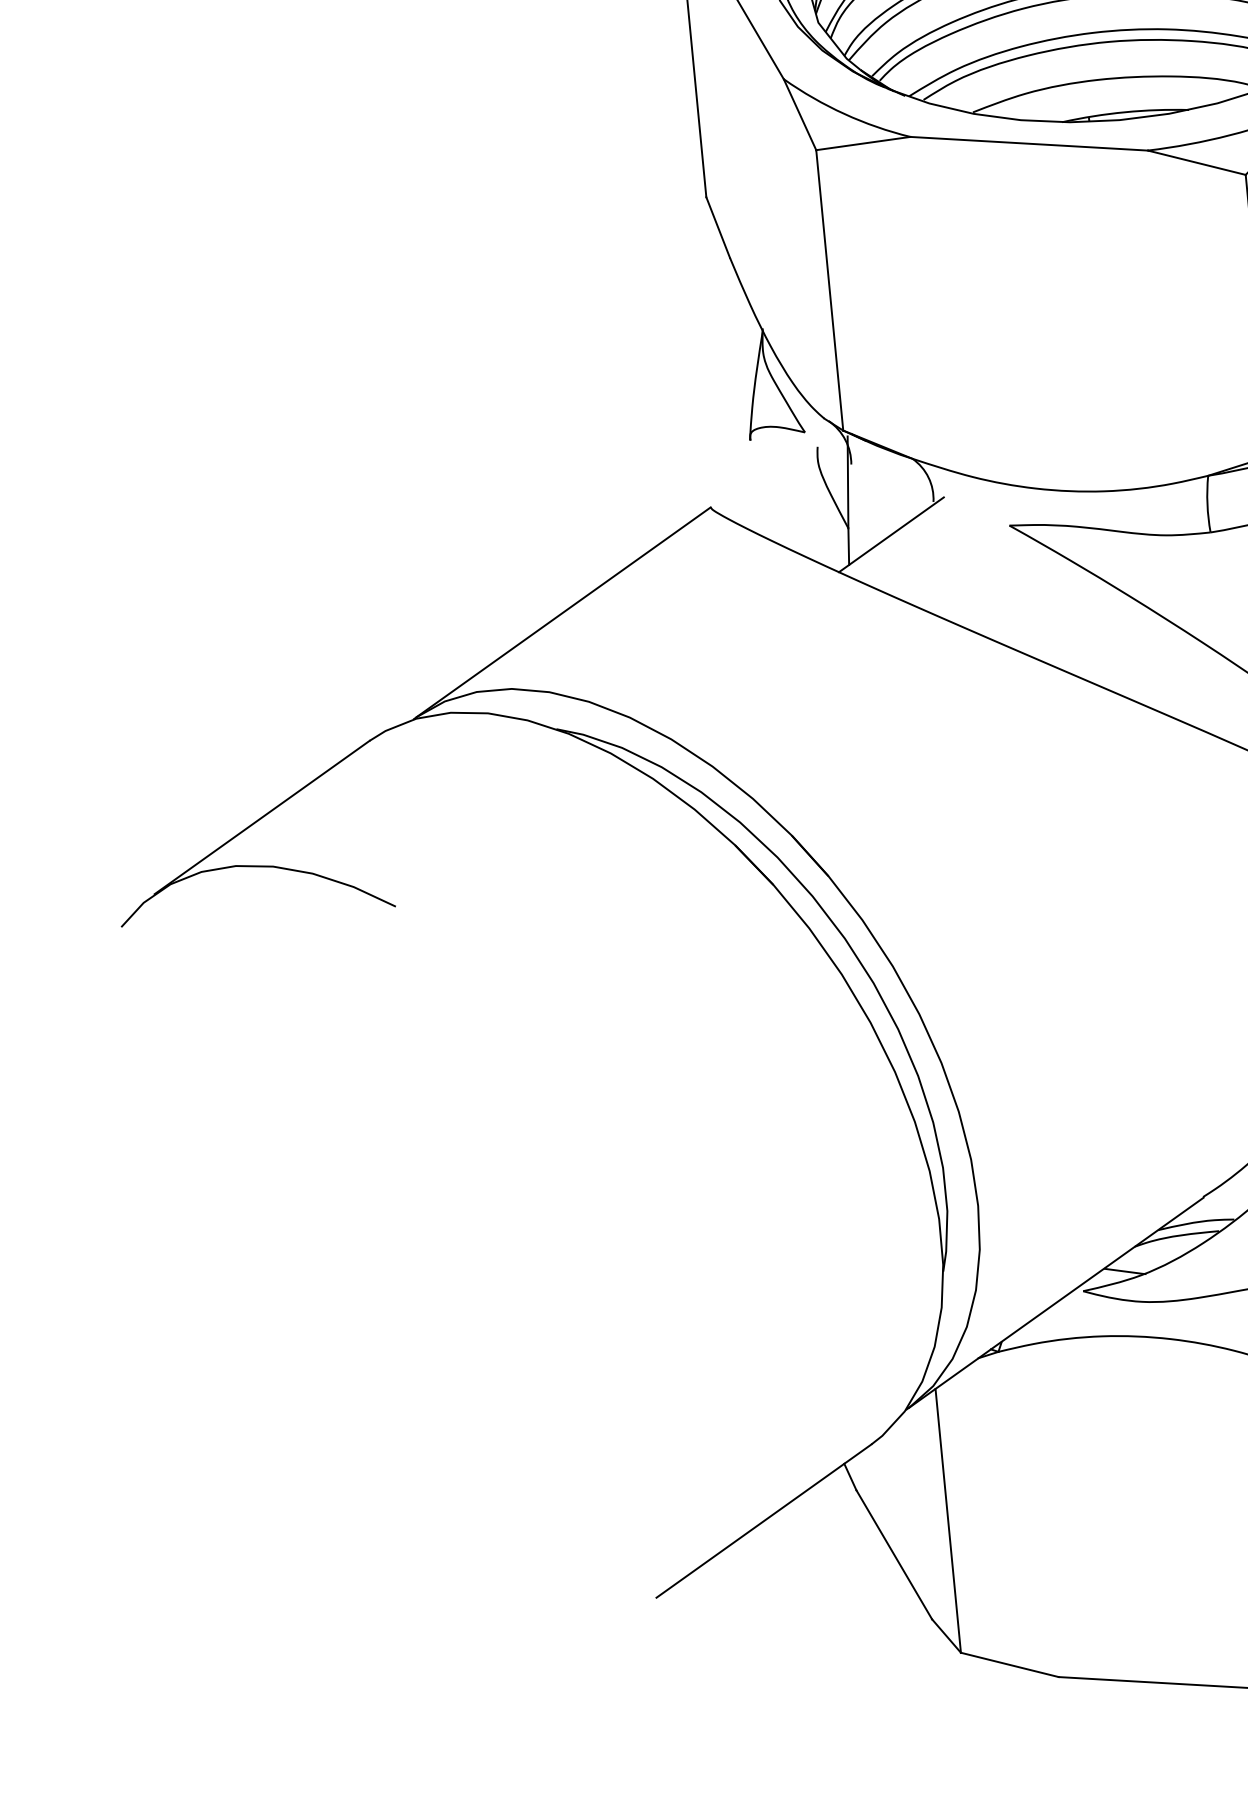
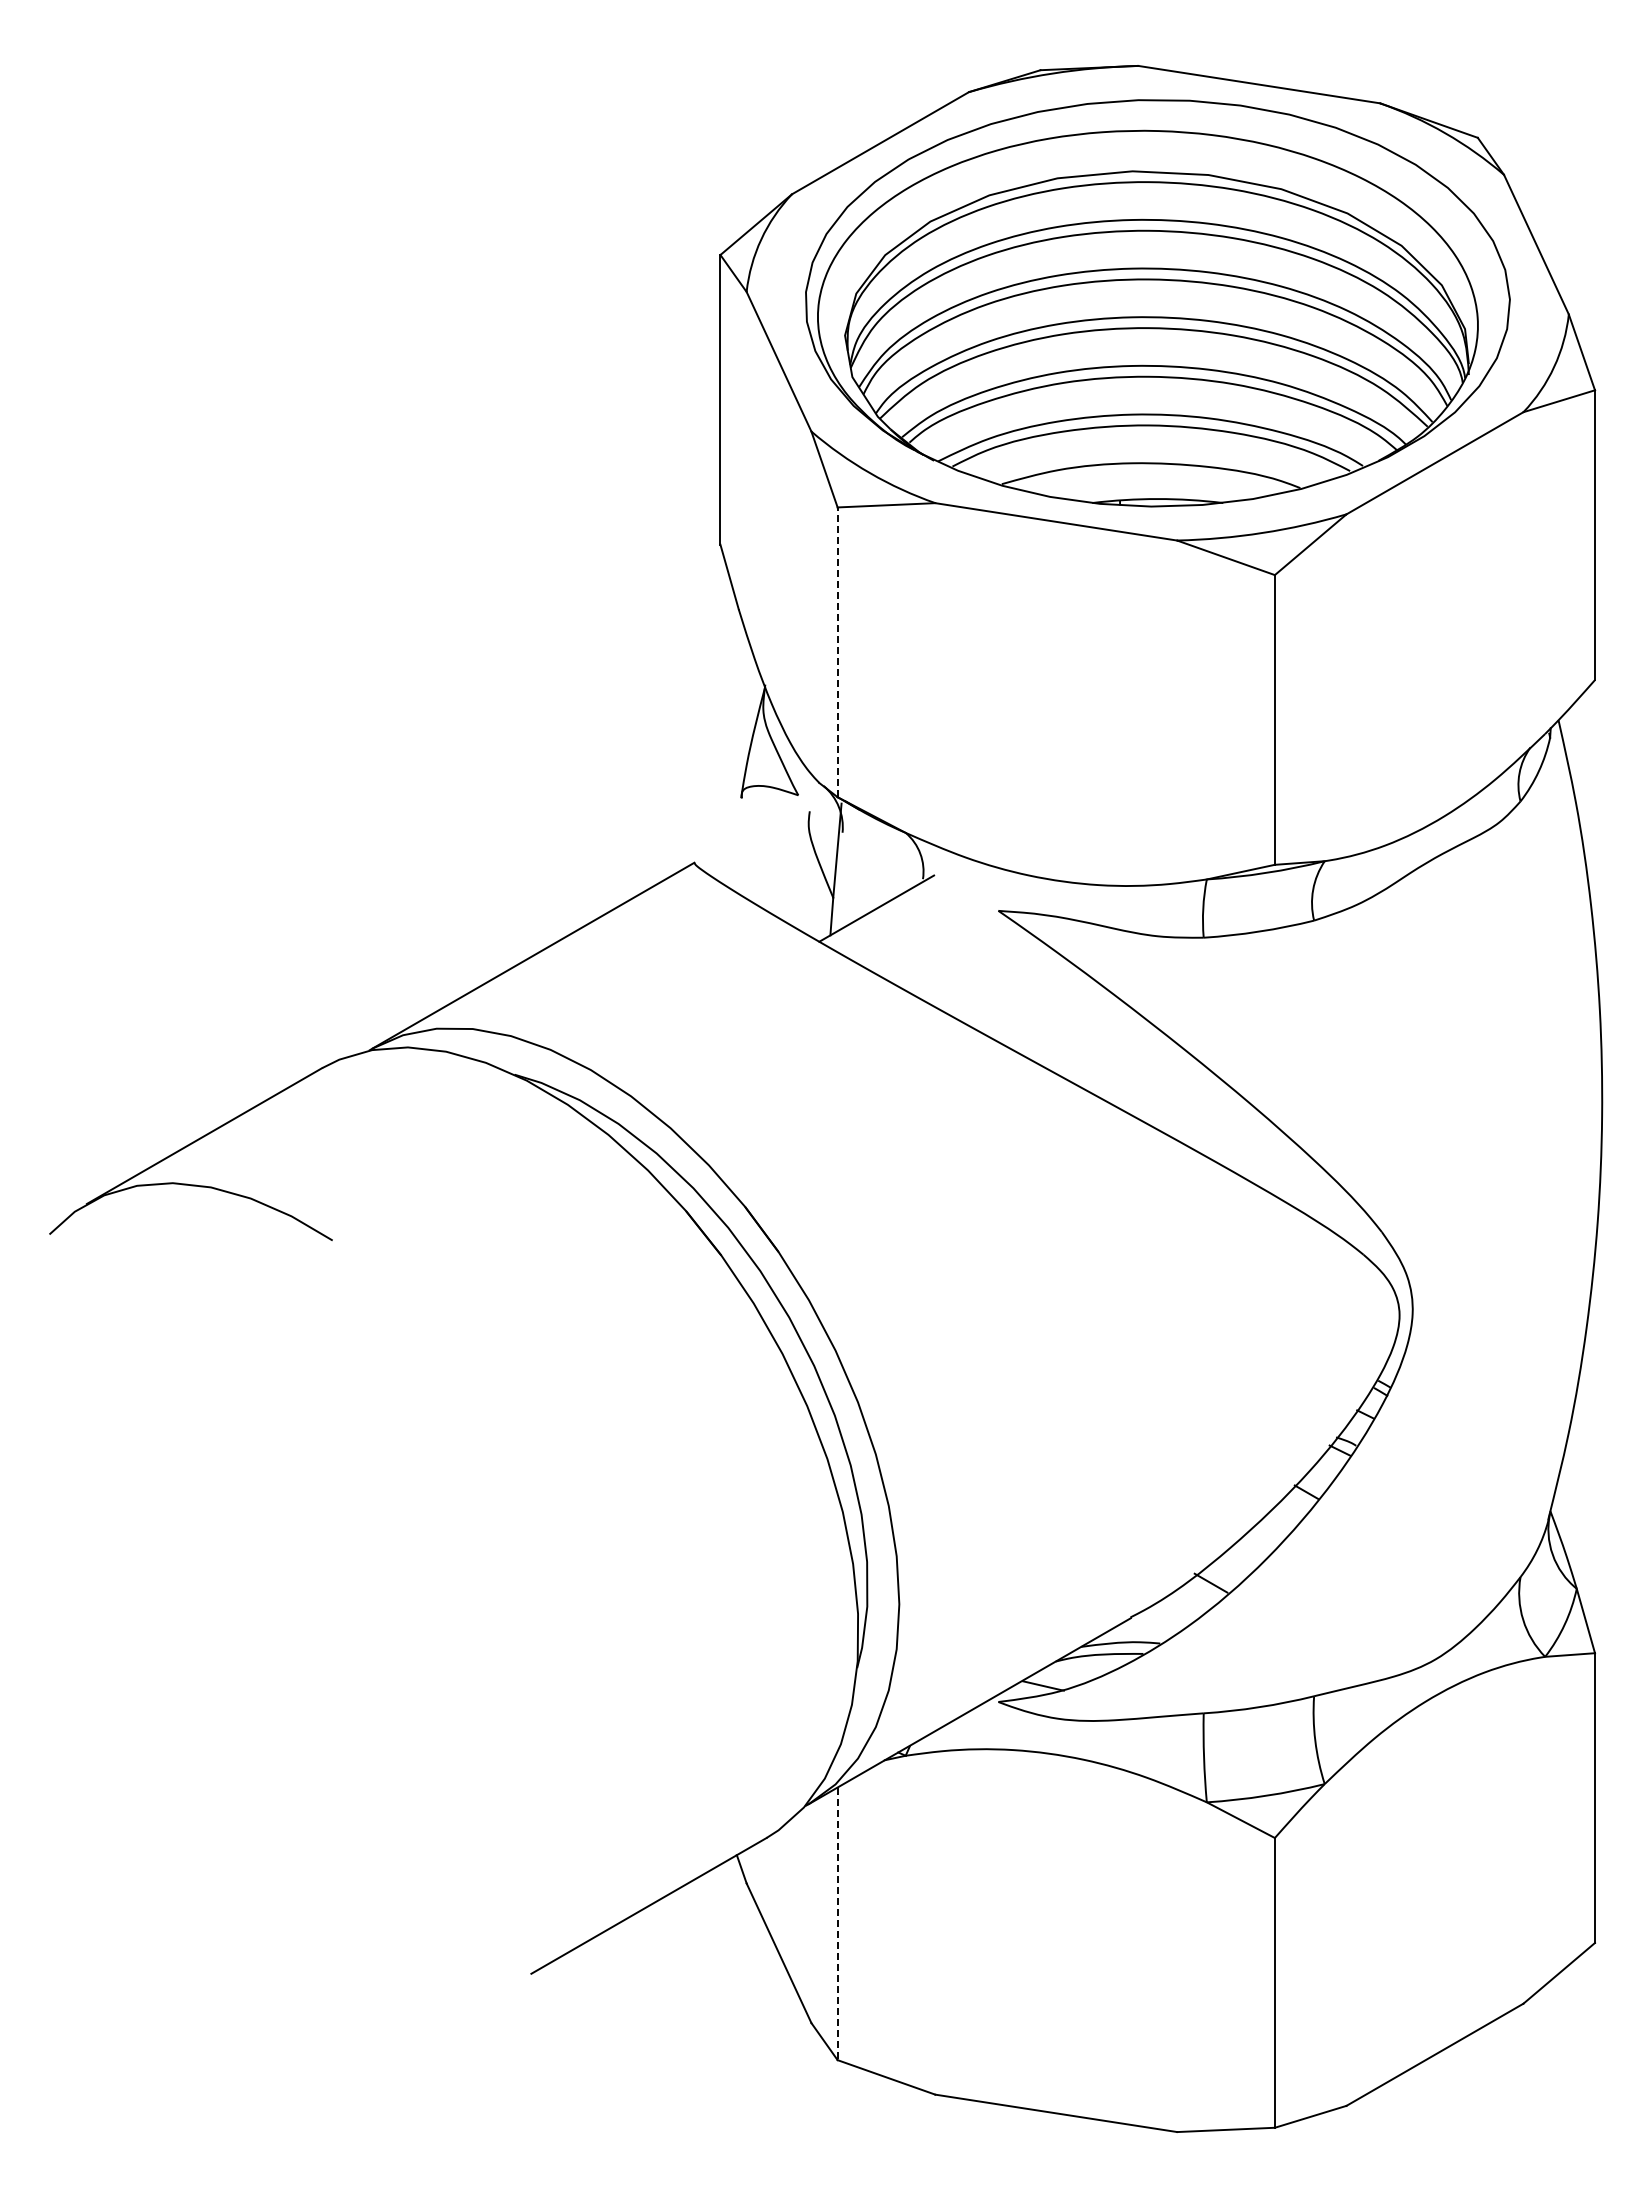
line: (829, 290) -> (837, 652), solid -> dashed
line: (948, 1521) -> (837, 1924), solid -> dashed

